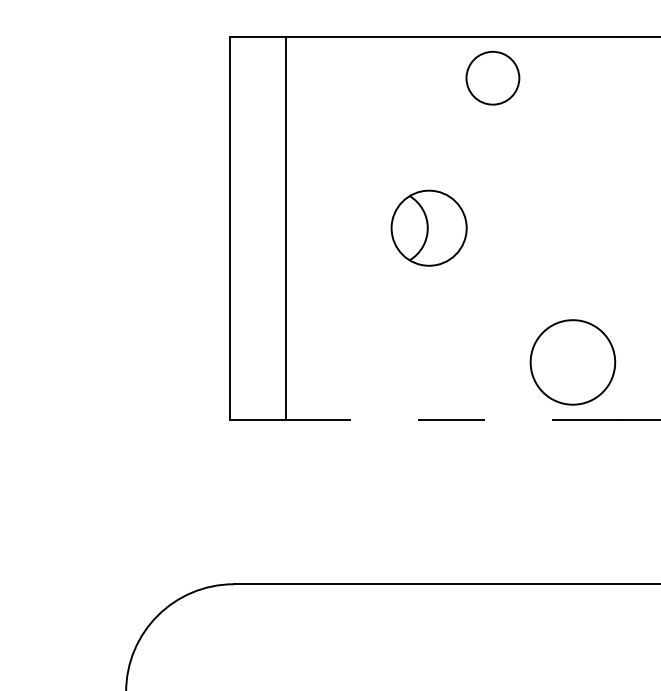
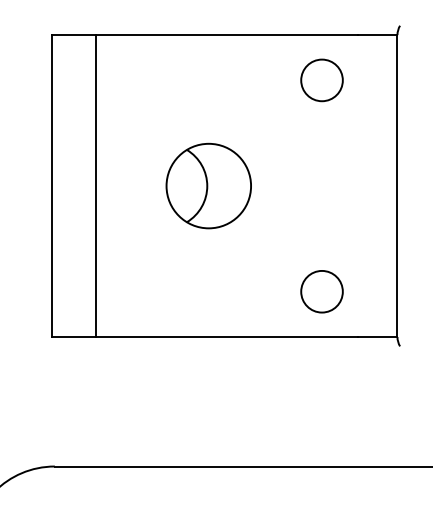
circle: (492, 77) -> (321, 79), moved
part: (428, 227) -> (208, 185), size x1.43
circle: (572, 362) -> (321, 291), size x0.62
line: (452, 419) -> (227, 336), dashed -> solid

